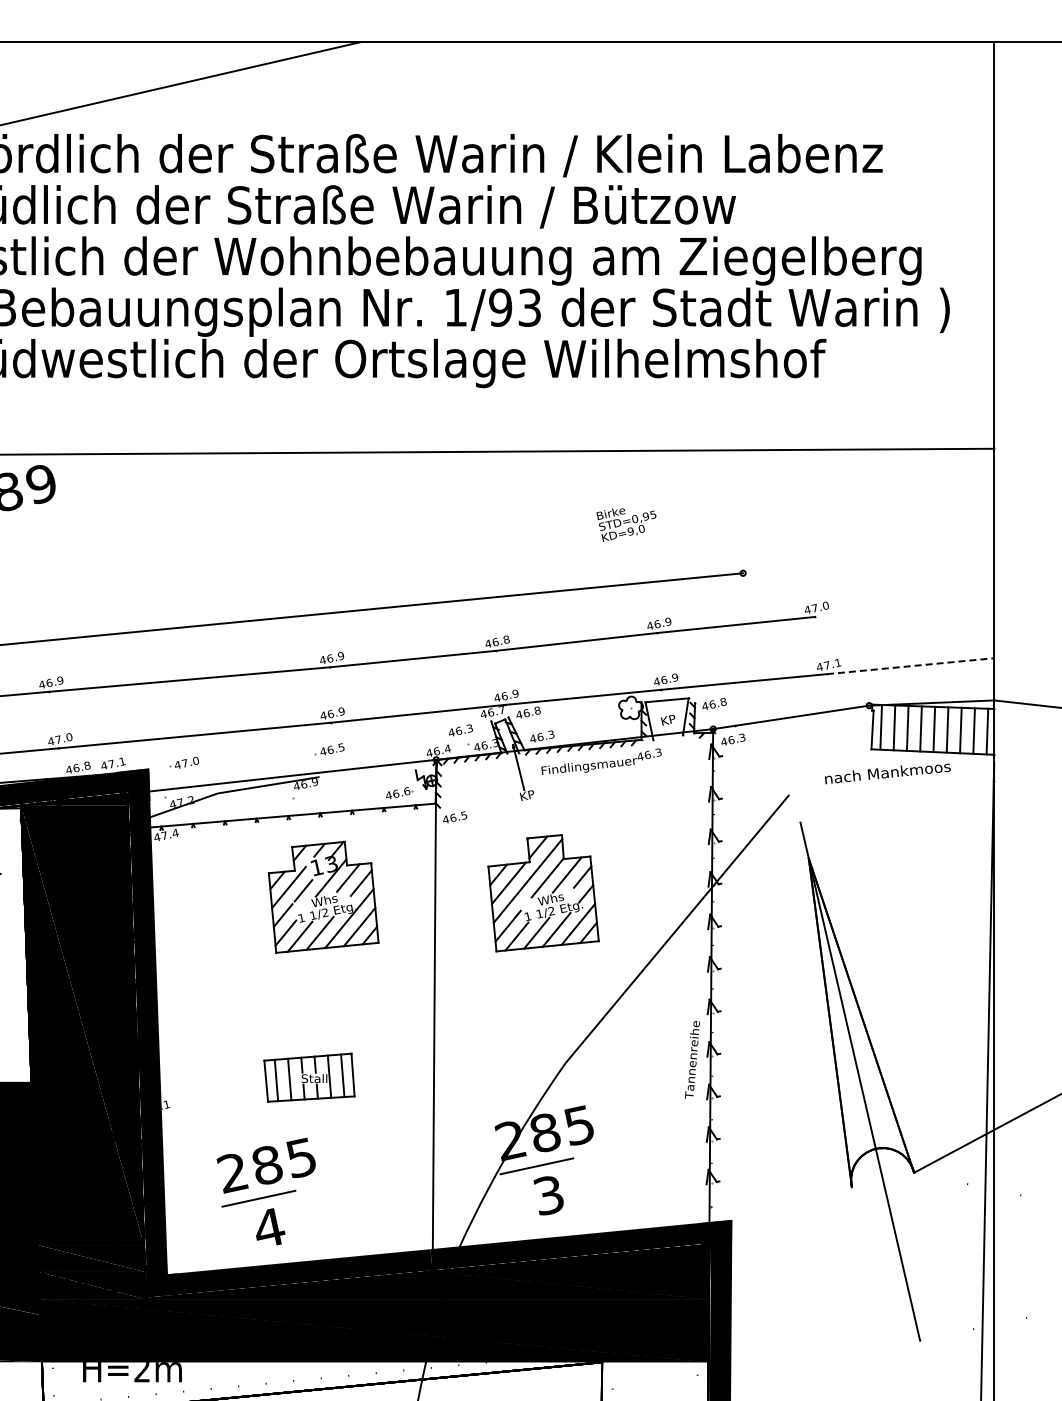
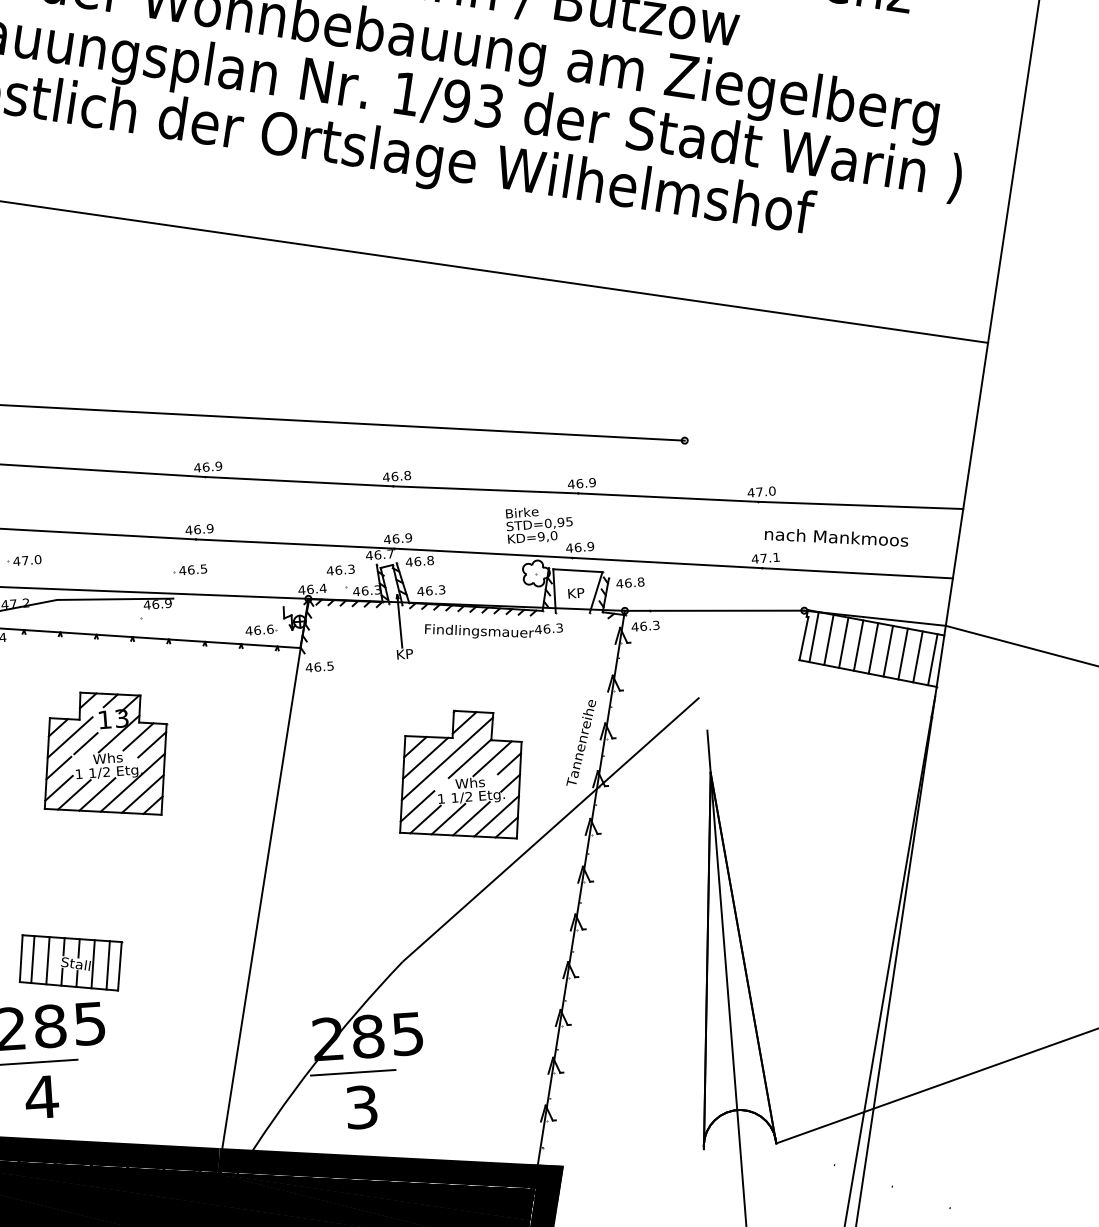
text: (626, 524) -> (537, 528), moved
line: (904, 606) -> (860, 505), added
line: (911, 666) -> (858, 573), dashed -> solid
text: (887, 773) -> (836, 538), moved
part: (543, 893) -> (462, 775), moved
part: (323, 896) -> (107, 753), moved
text: (692, 1059) -> (581, 742), moved
part: (309, 1077) -> (70, 961), moved

